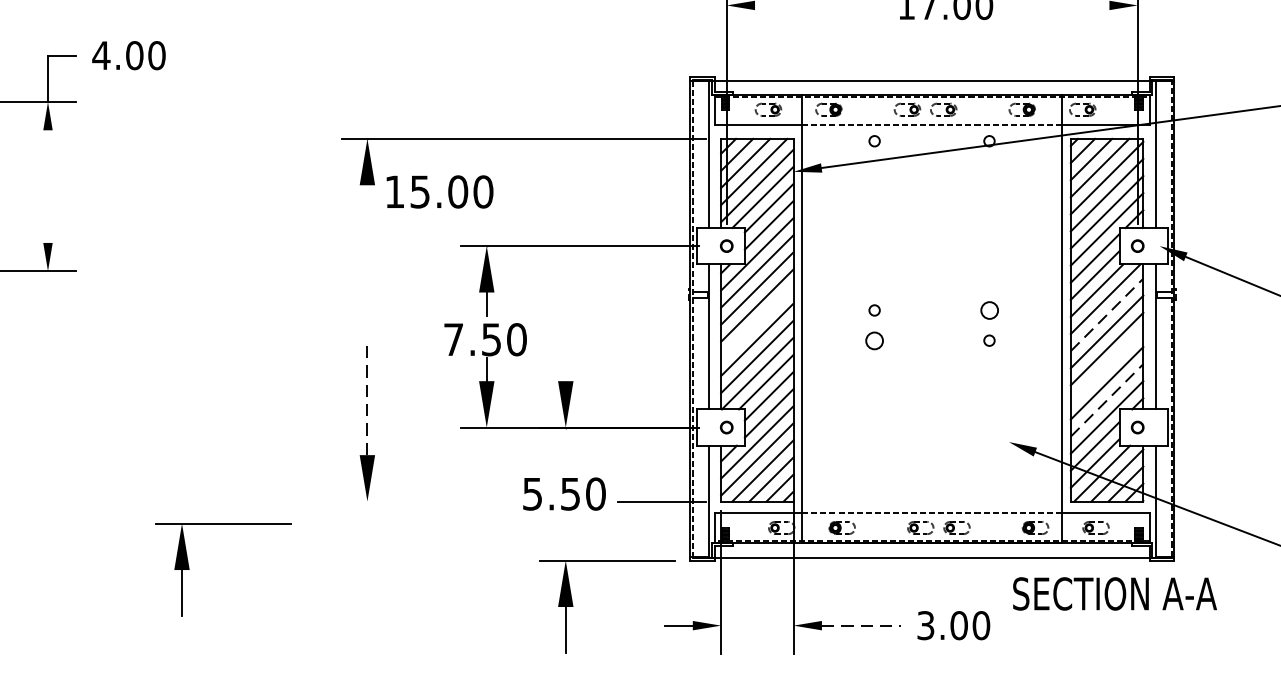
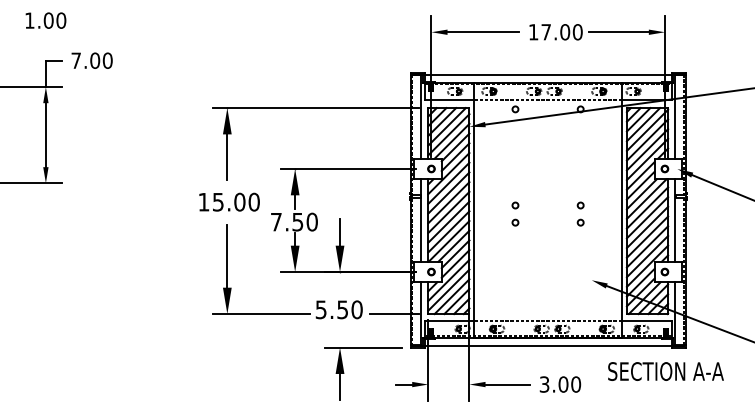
line: (818, 5) -> (483, 32), added
line: (1056, 5) -> (618, 32), added
text: (101, 55) -> (76, 60), 4.00 -> 7.00
line: (47, 187) -> (45, 135), added
text: (439, 190) -> (229, 201), moved
line: (367, 224) -> (227, 156), added
circle: (989, 310) -> (580, 205), size x0.62
line: (1107, 313) -> (647, 207), dashed -> solid
line: (756, 322) -> (448, 212), added
circle: (874, 340) -> (515, 222), size x0.62
line: (566, 357) -> (340, 232), added
line: (1107, 365) -> (647, 236), added
line: (367, 400) -> (227, 256), dashed -> solid
line: (1107, 400) -> (647, 256), dashed -> solid
line: (427, 502) -> (261, 314), added
part: (189, 569) -> (126, 352), removed
text: (1114, 593) -> (665, 371), moved
line: (862, 625) -> (508, 384), dashed -> solid

